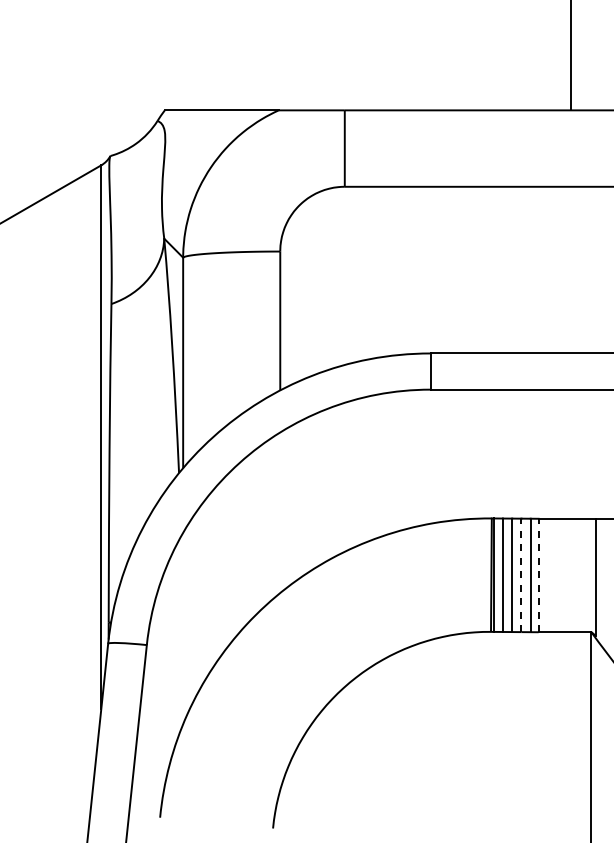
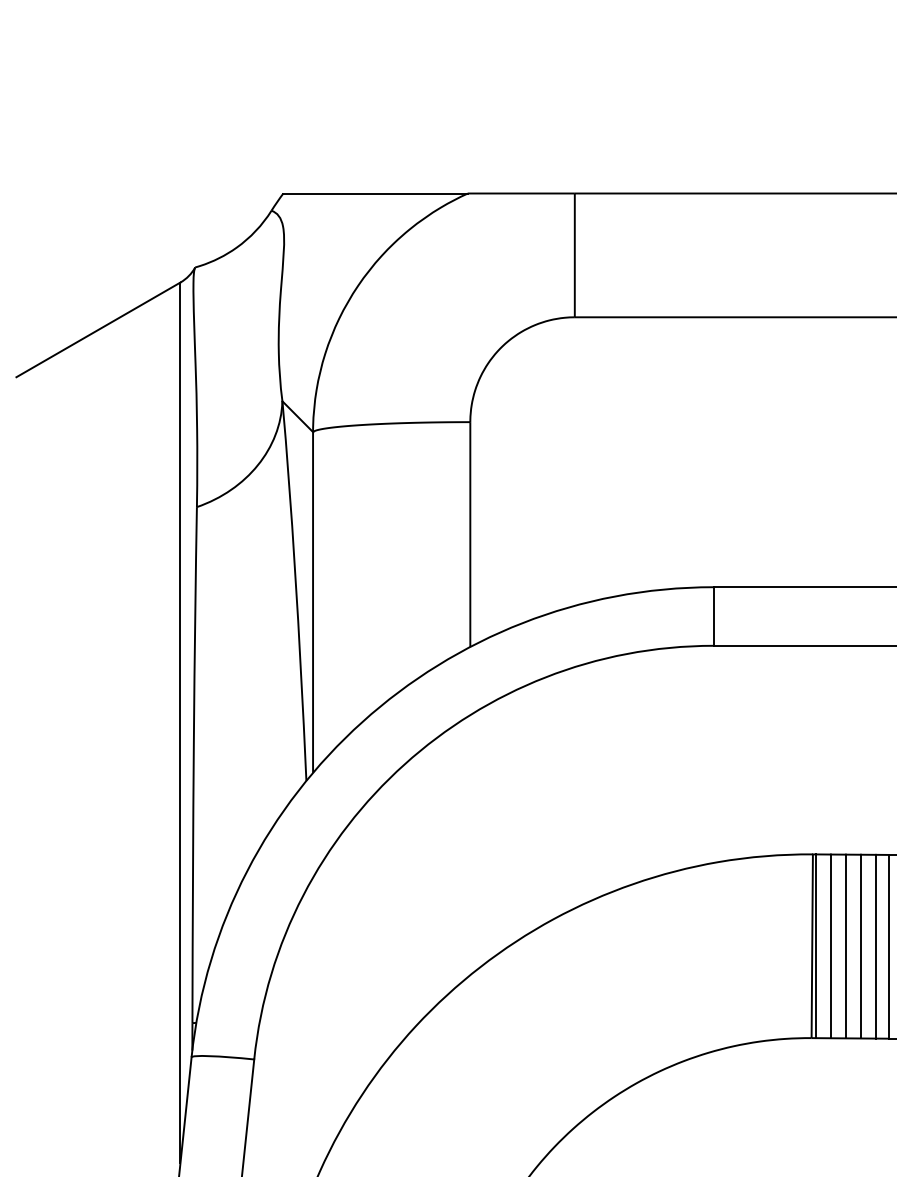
line: (521, 575) -> (860, 946), dashed -> solid
line: (538, 575) -> (888, 946), dashed -> solid

